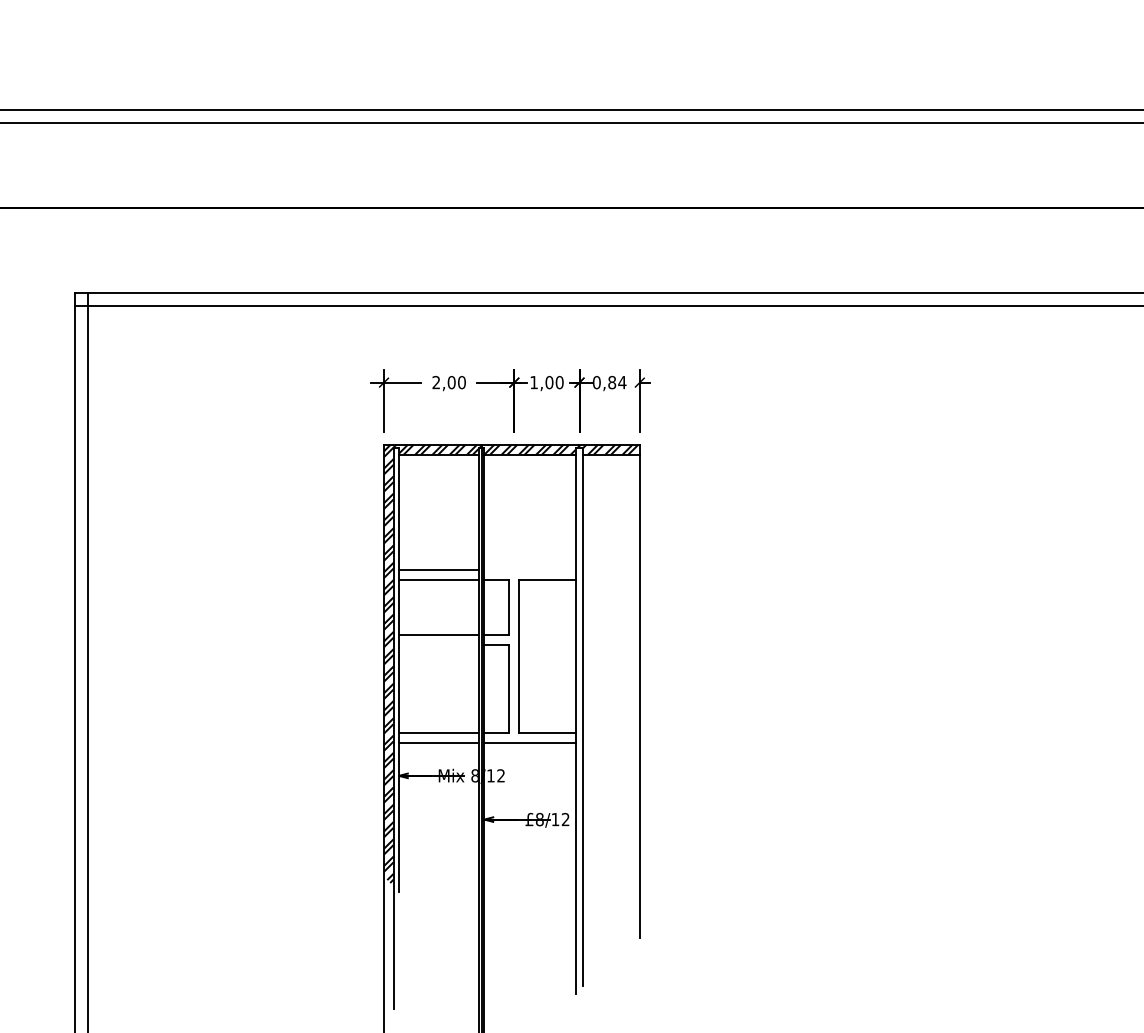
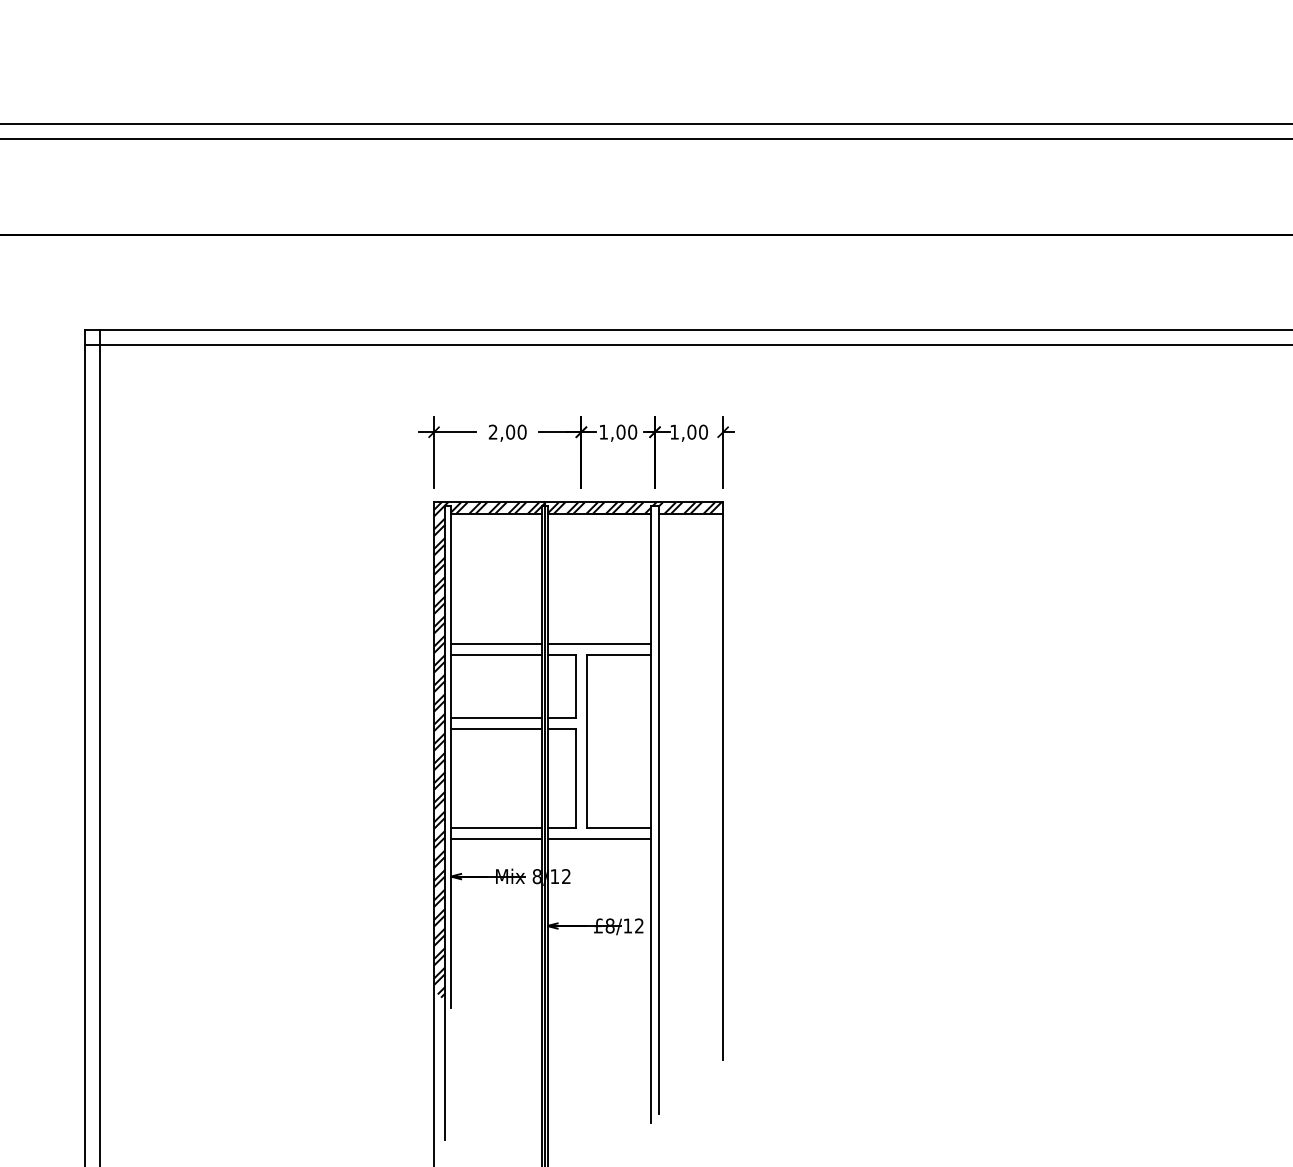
text: (609, 382) -> (688, 432), 0,84 -> 1,00
line: (529, 570) -> (598, 644), added
line: (439, 645) -> (496, 729), added

